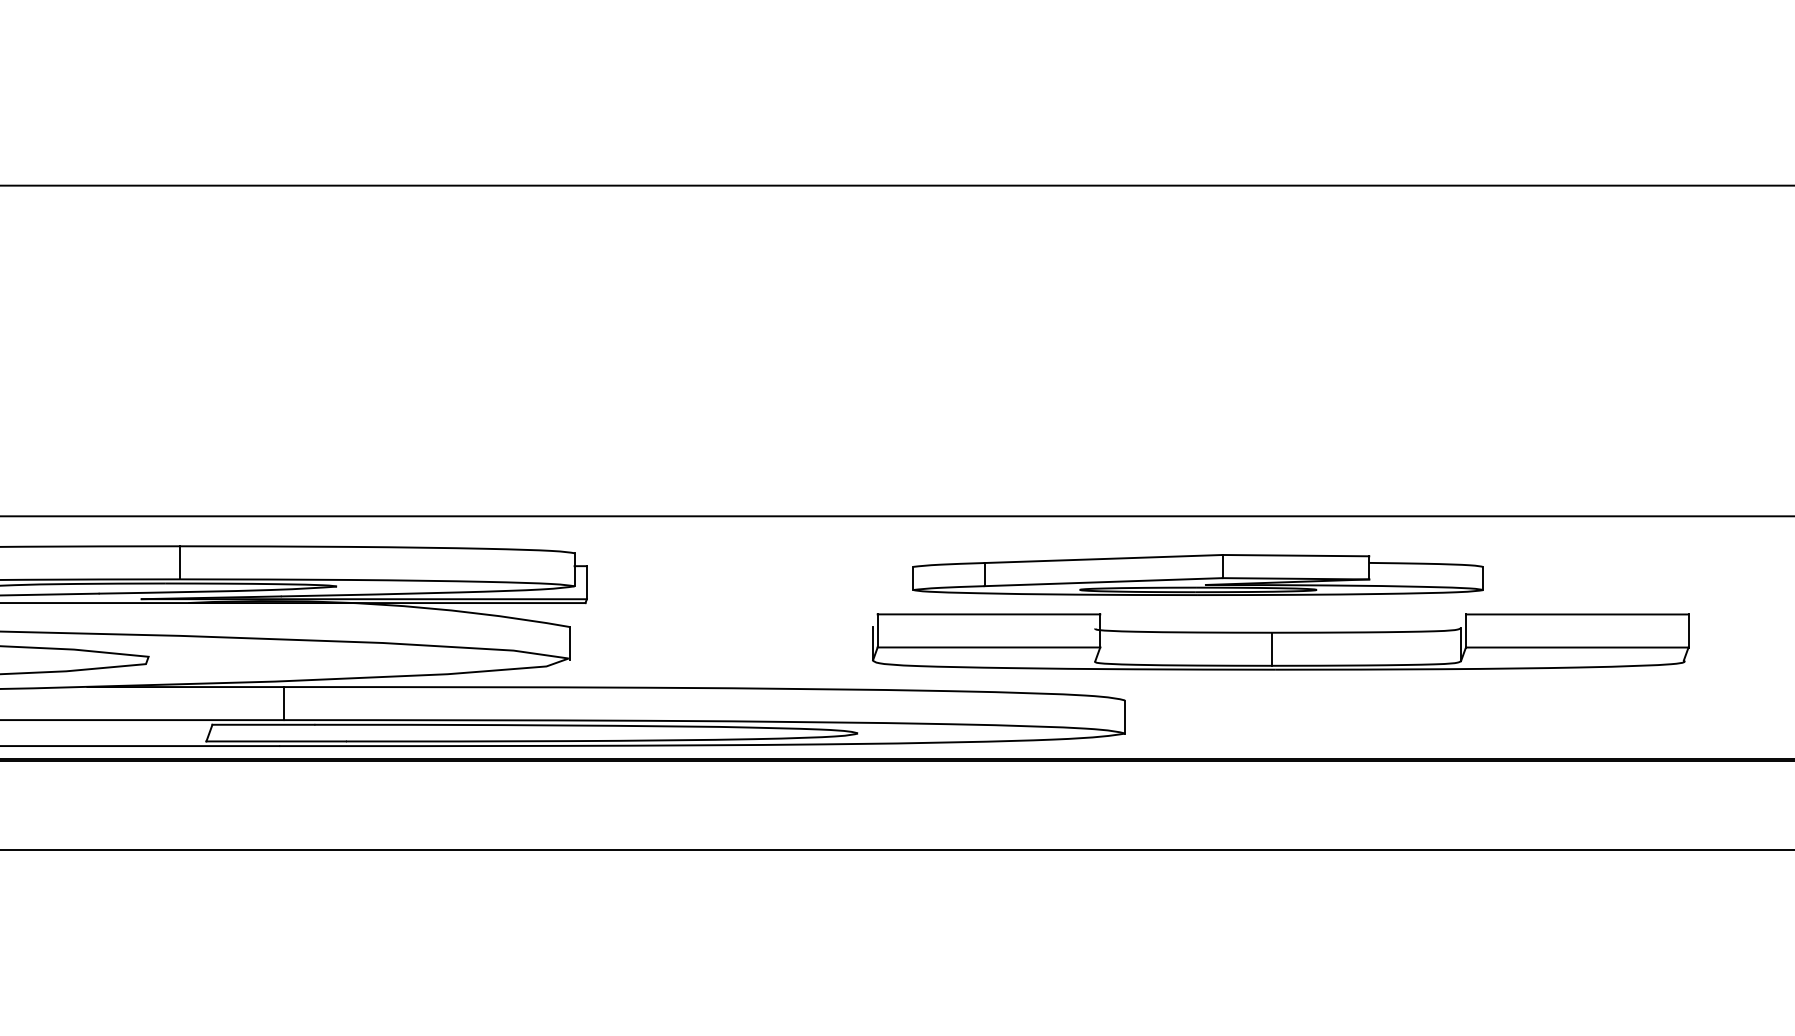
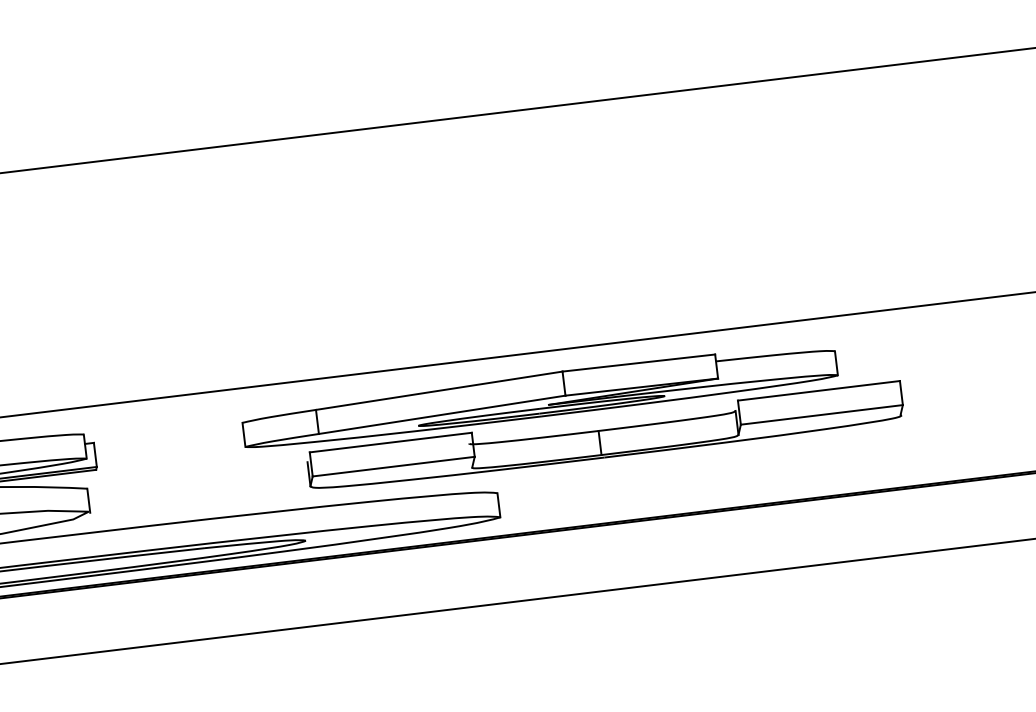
part: (1197, 574) -> (539, 395), size x1.43

